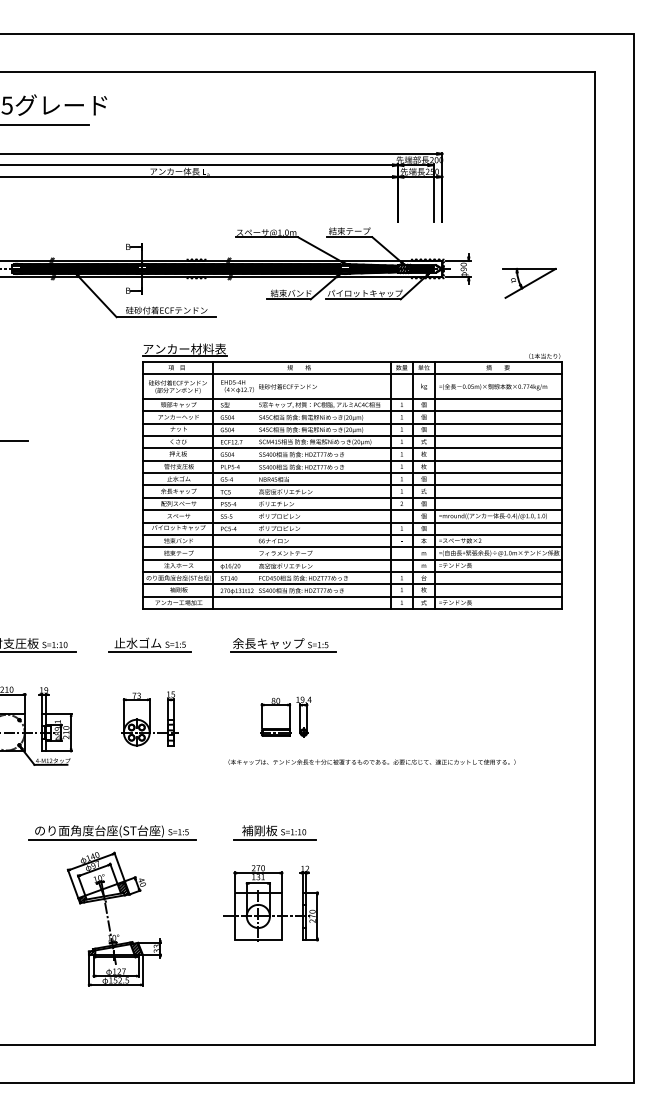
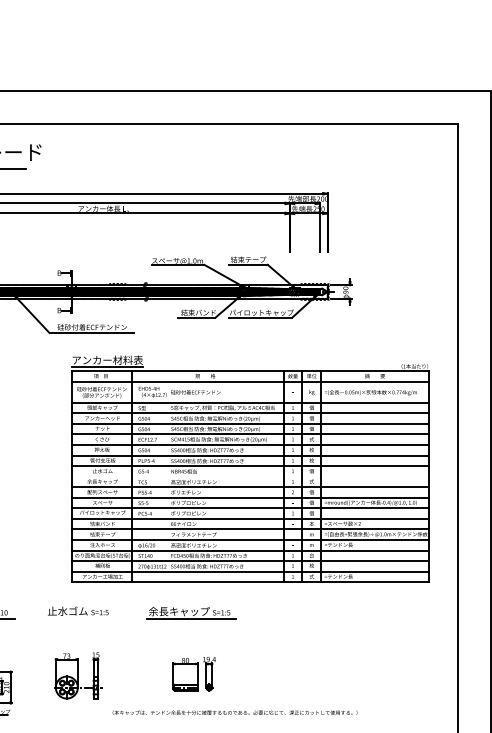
part: (529, 282) -> (401, 303), removed
line: (351, 485) -> (250, 476), removed
line: (150, 652) -> (78, 619), removed
text: (371, 761) -> (234, 712), moved

